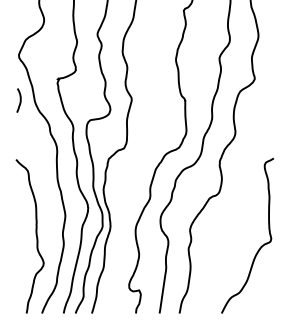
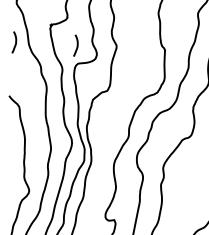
curve: (87, 100) -> (76, 45), added

